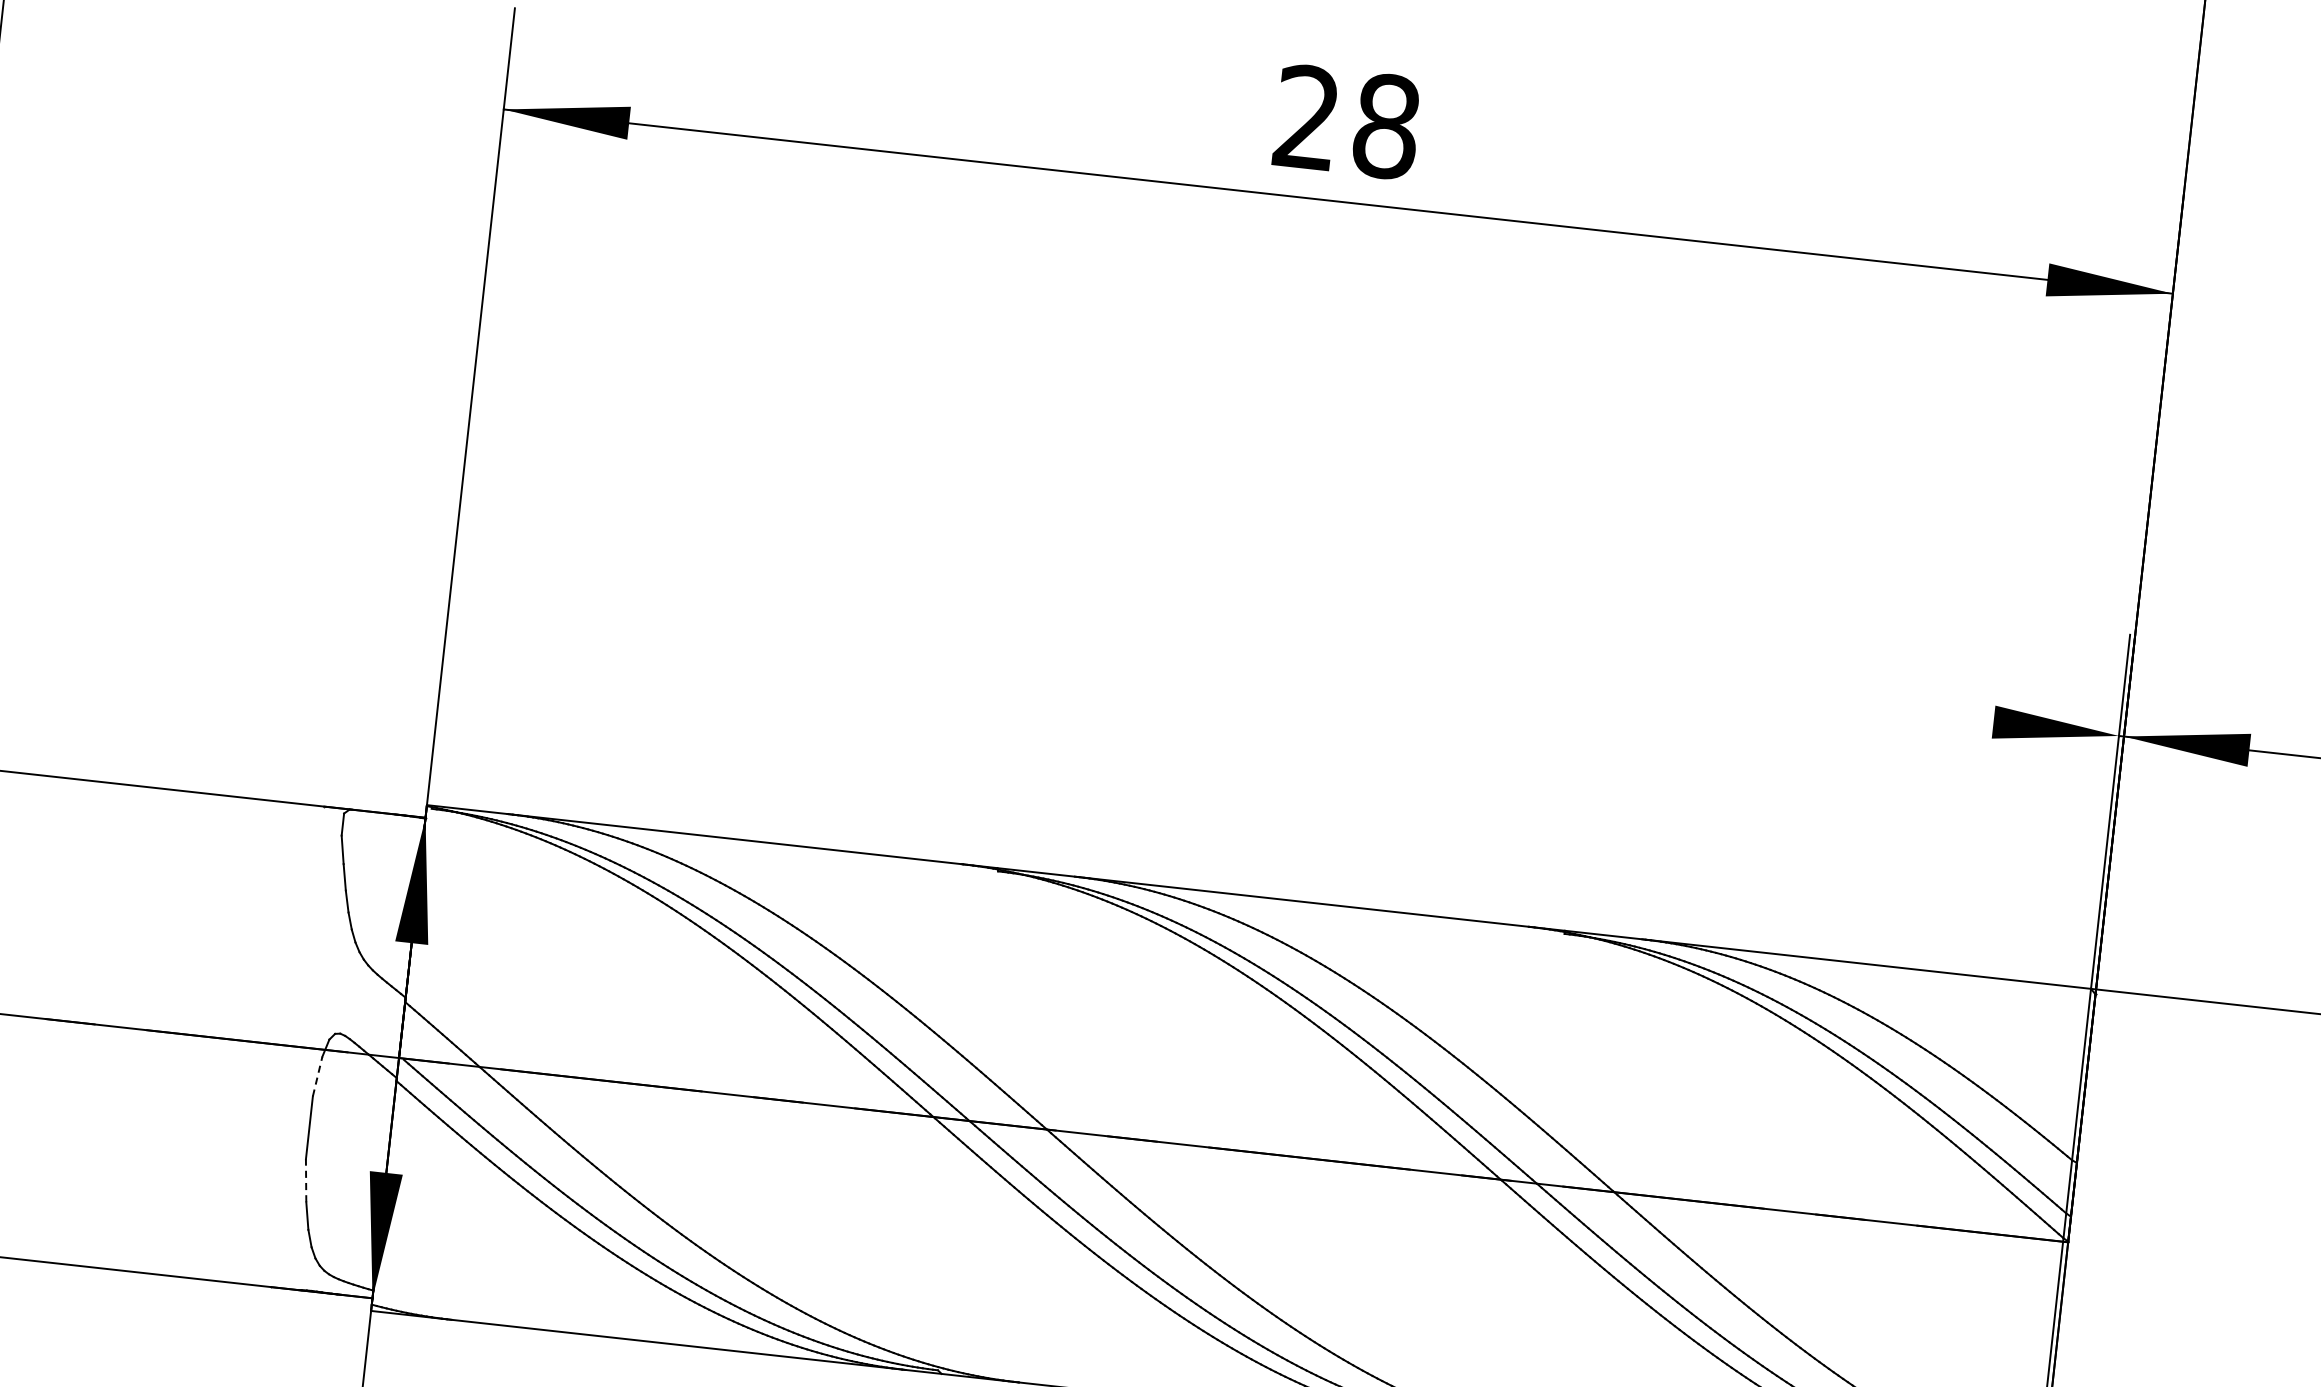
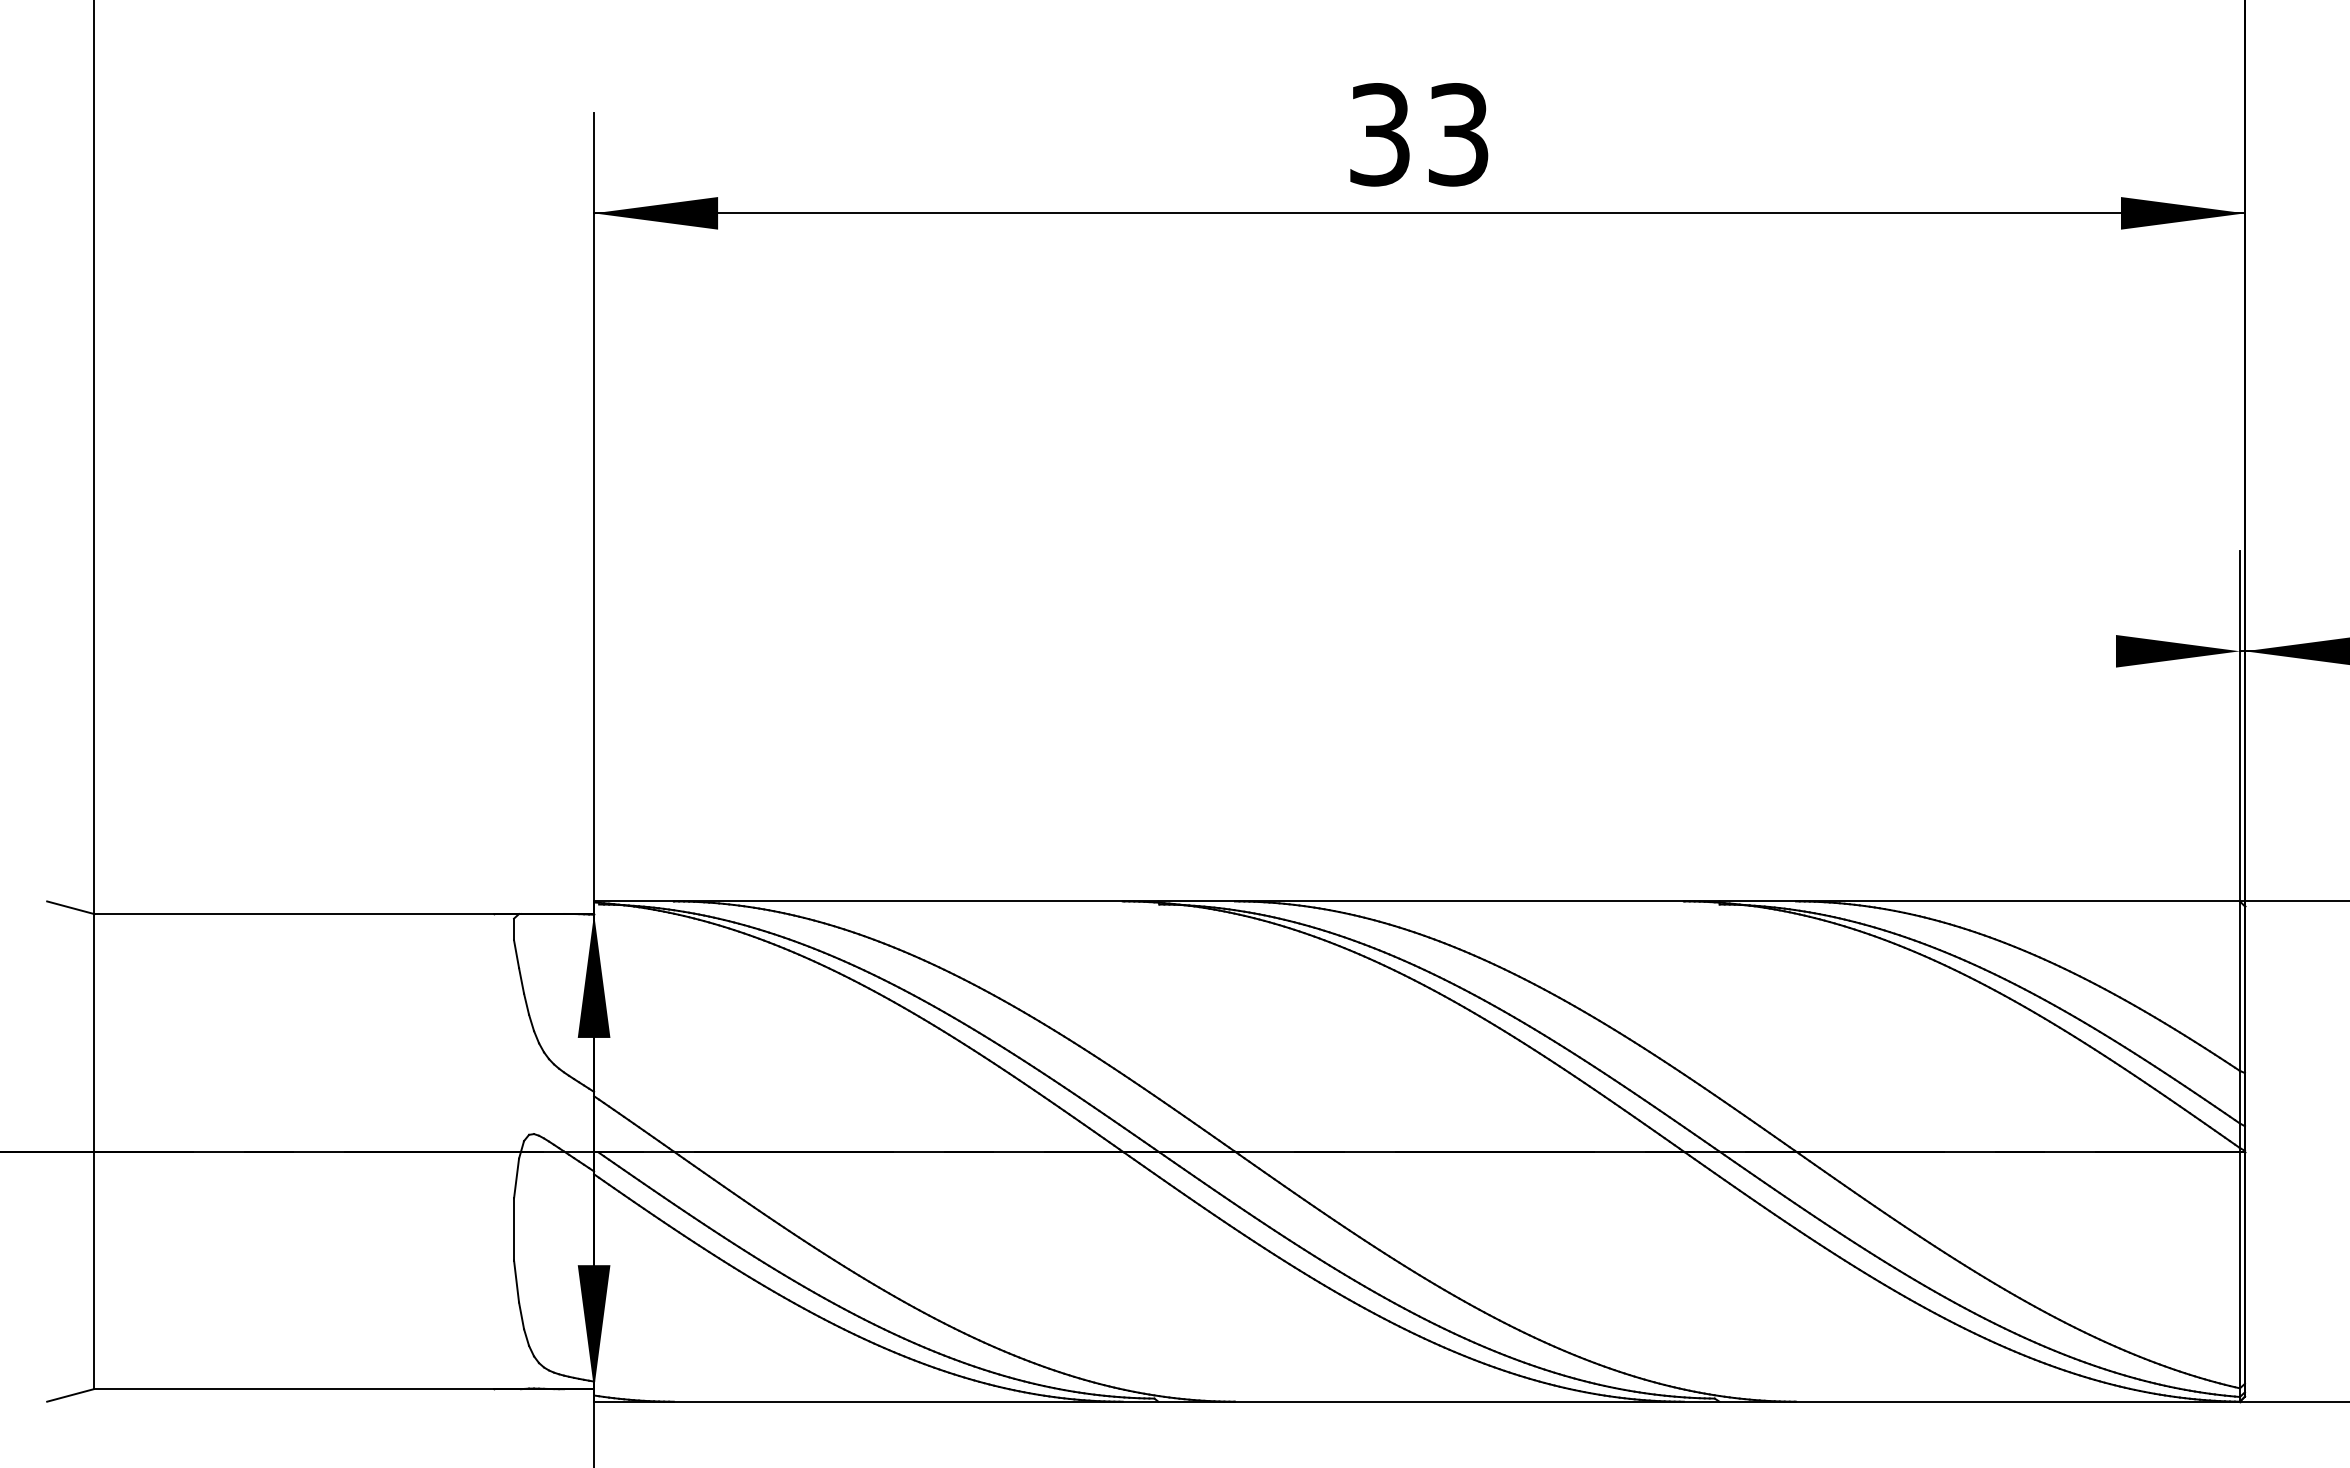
text: (1347, 121) -> (1419, 134), 28 -> 33
line: (317, 1076) -> (516, 1178), dashed -> solid
line: (306, 1180) -> (516, 1281), dashed -> solid

